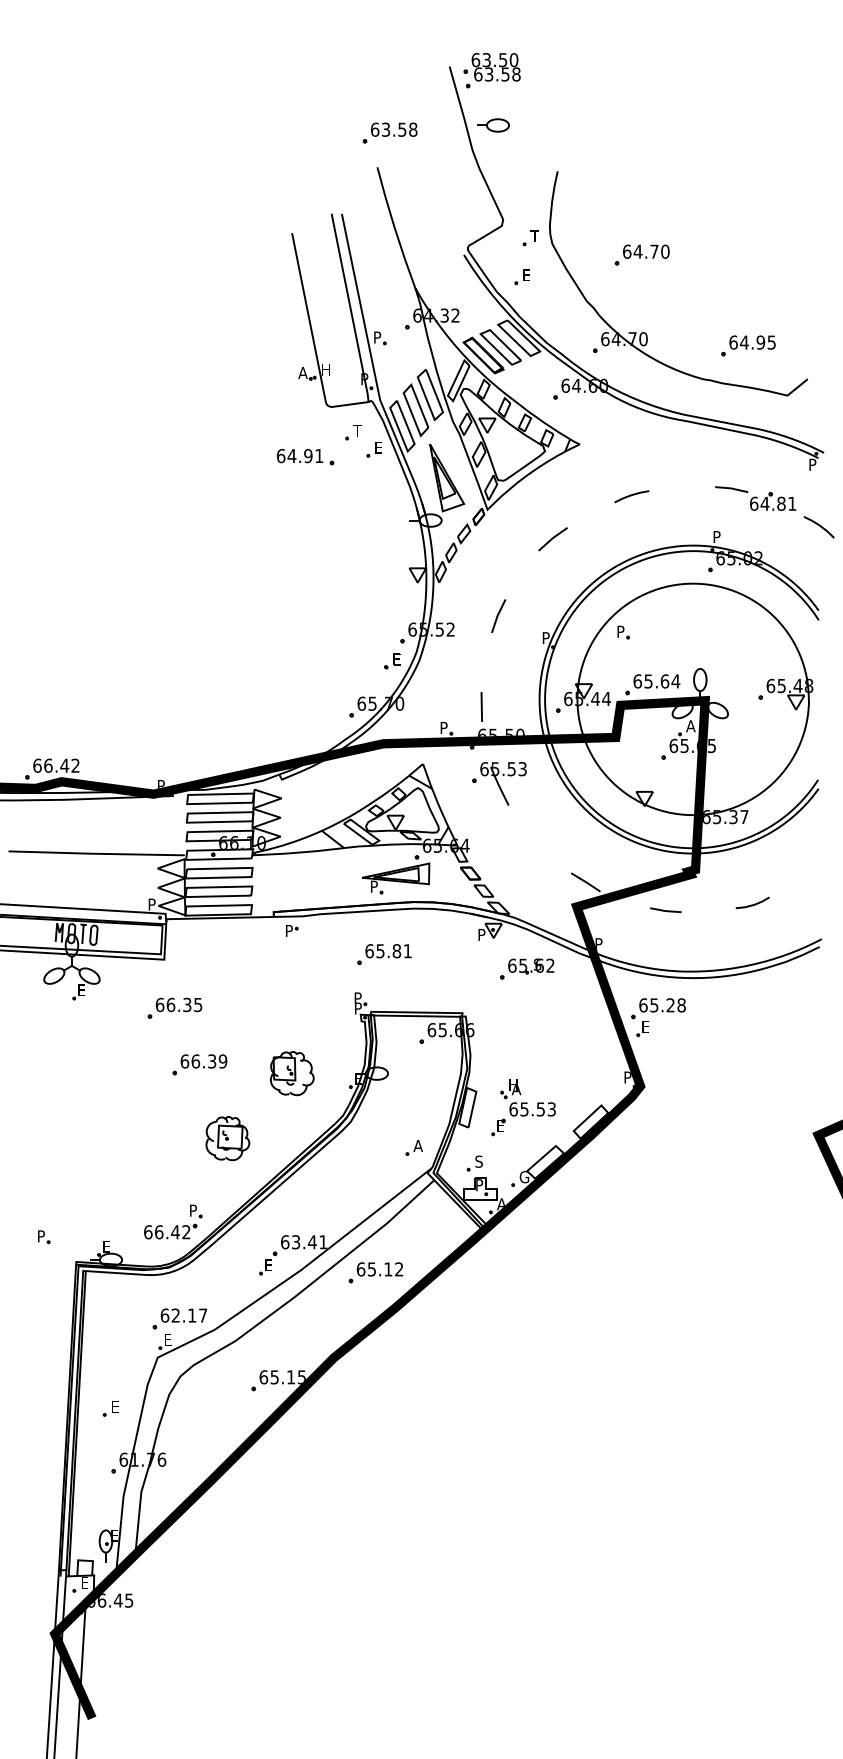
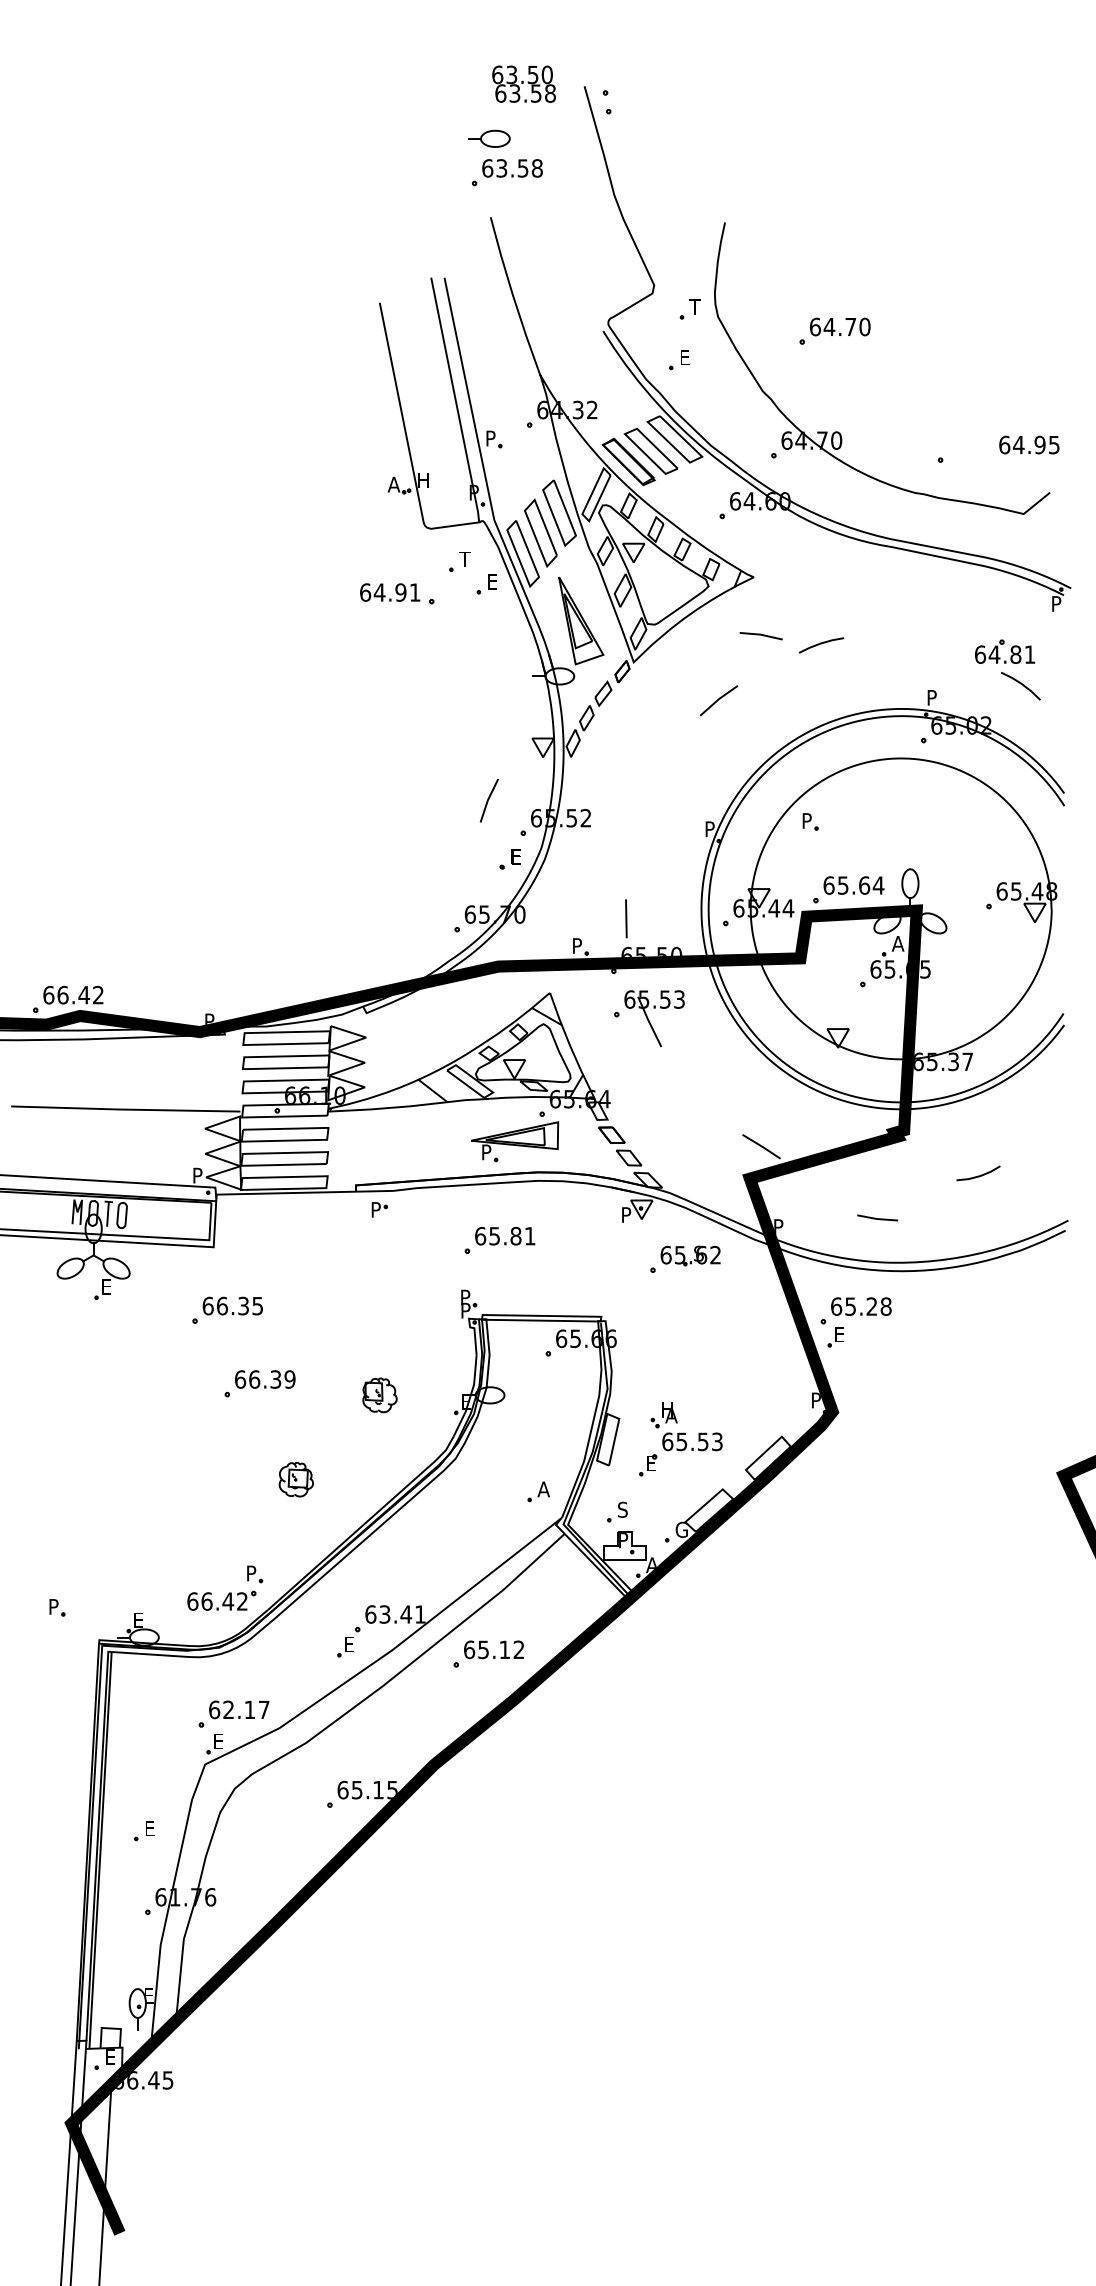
text: (495, 66) -> (523, 83), moved
part: (493, 125) -> (489, 138), moved
text: (752, 342) -> (1029, 444), moved
line: (731, 489) -> (760, 635), moved
line: (818, 526) -> (1020, 684), moved
line: (498, 615) -> (489, 799), moved
line: (665, 910) -> (877, 1218), moved
part: (291, 1073) -> (379, 1395), size x0.6
part: (228, 1138) -> (296, 1479), size x0.6

